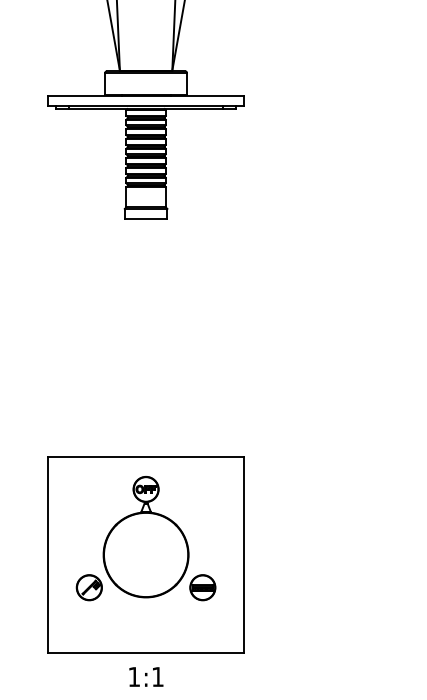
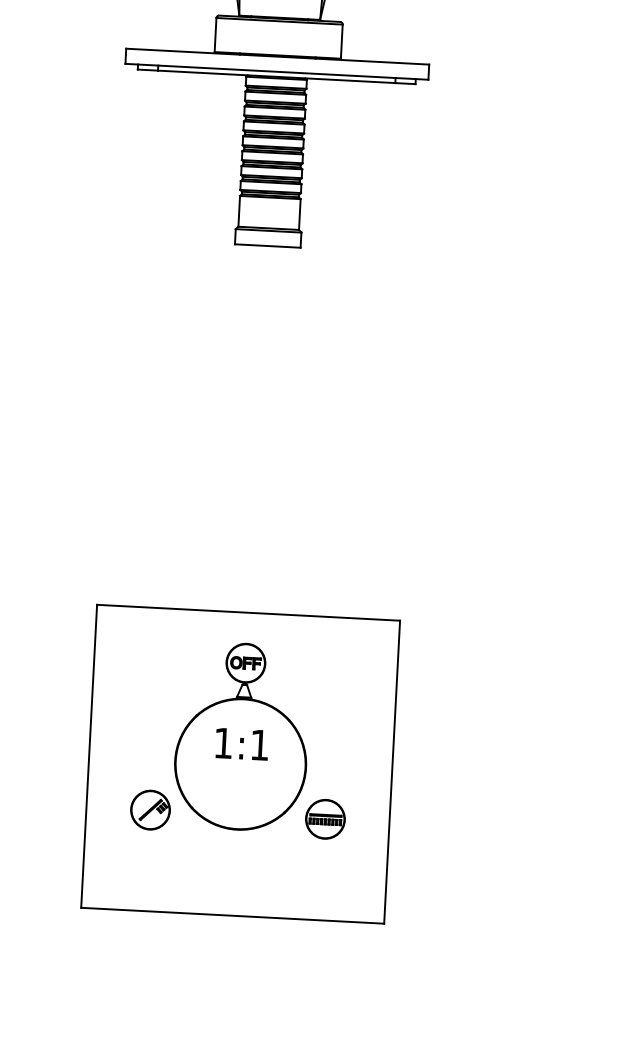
text: (146, 676) -> (242, 743), moved

